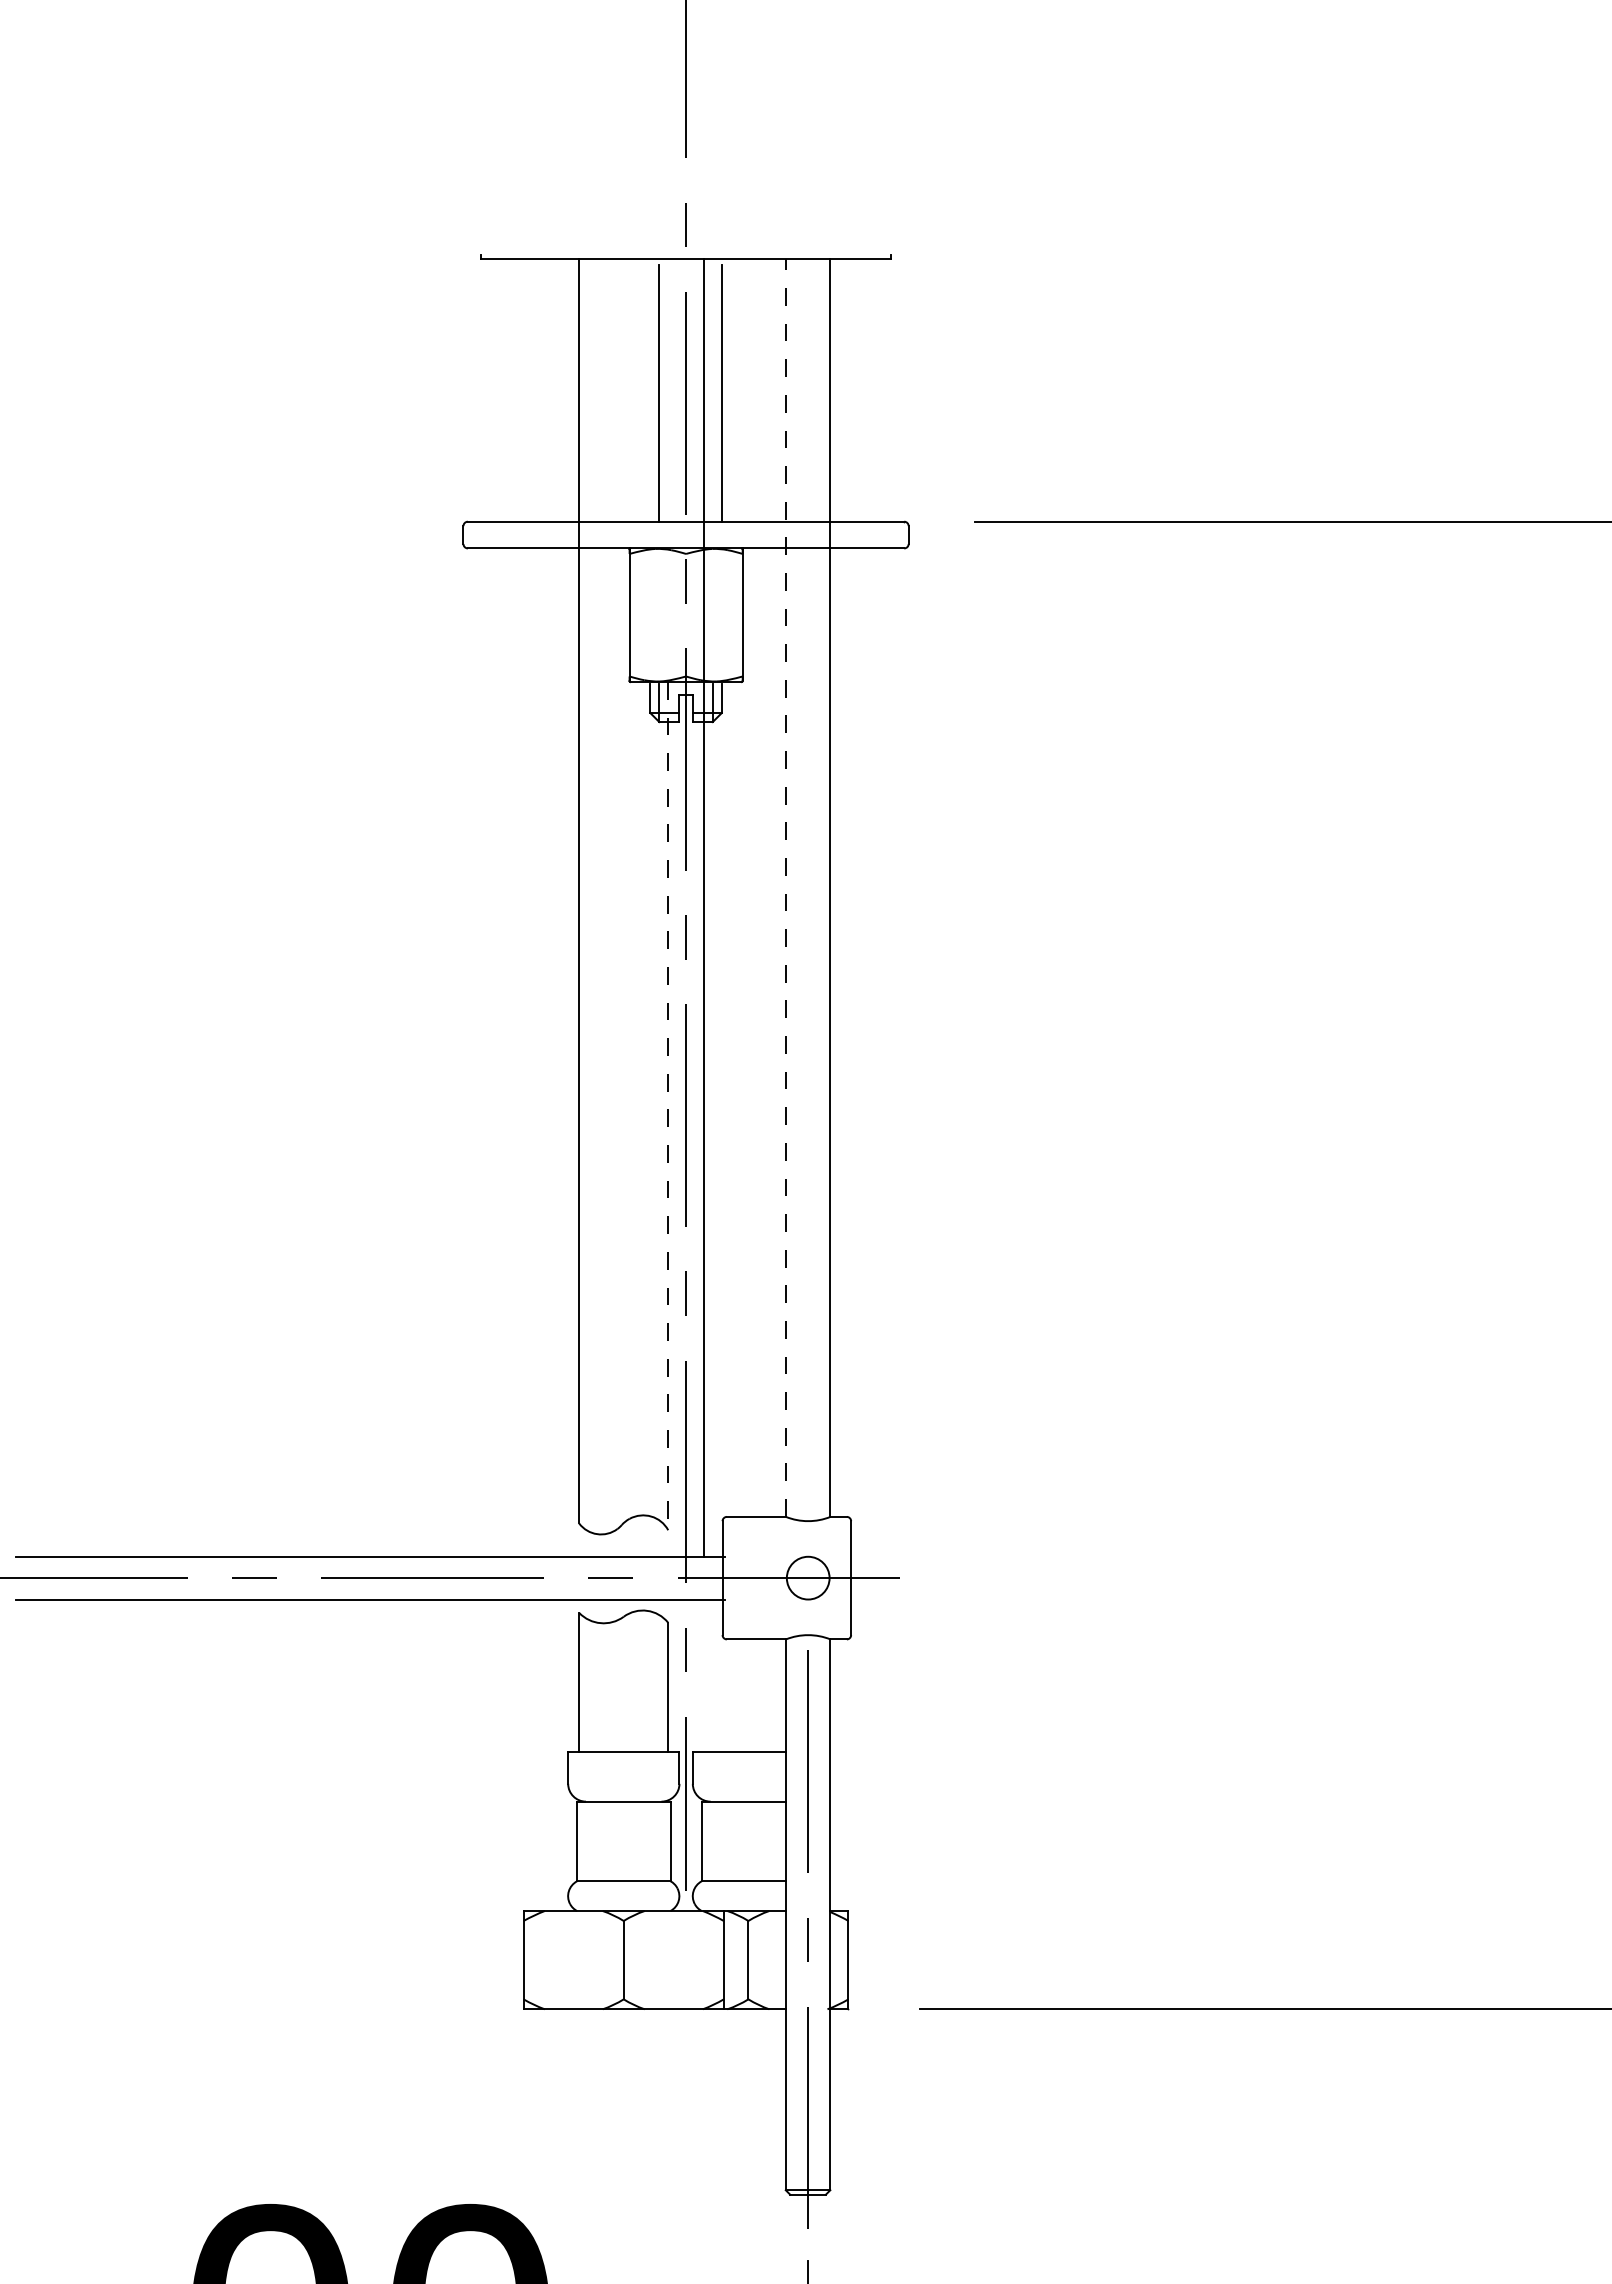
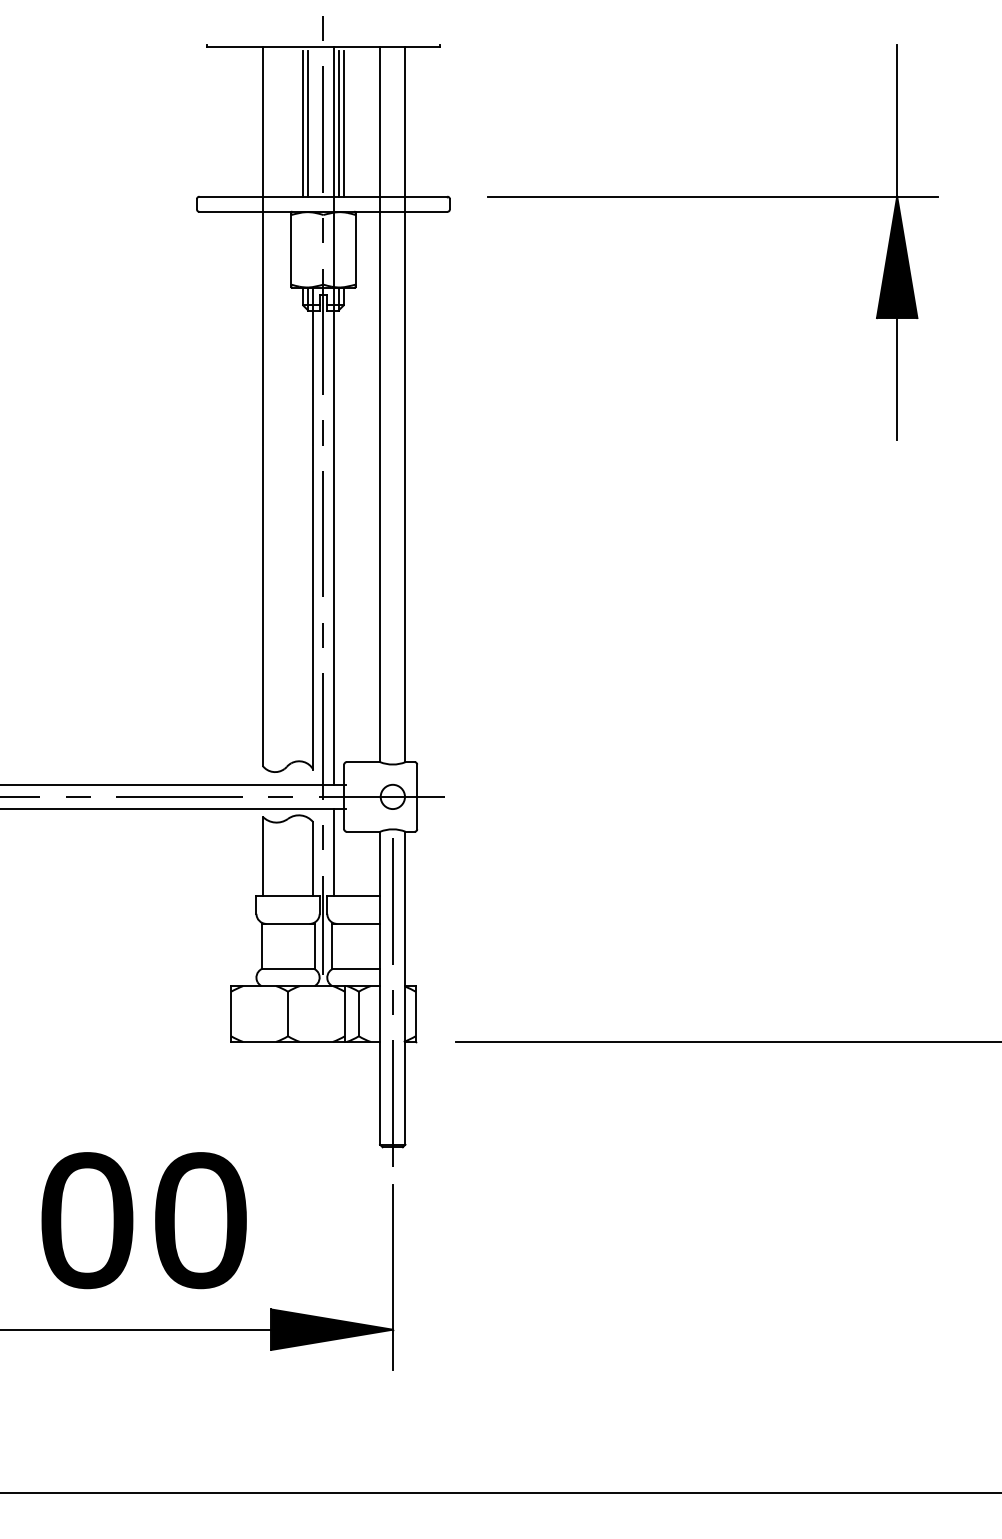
line: (650, 392) -> (303, 123), added
line: (712, 392) -> (338, 123), added
line: (786, 887) -> (380, 404), dashed -> solid
line: (668, 1105) -> (313, 528), dashed -> solid
line: (703, 1675) -> (333, 852), added

